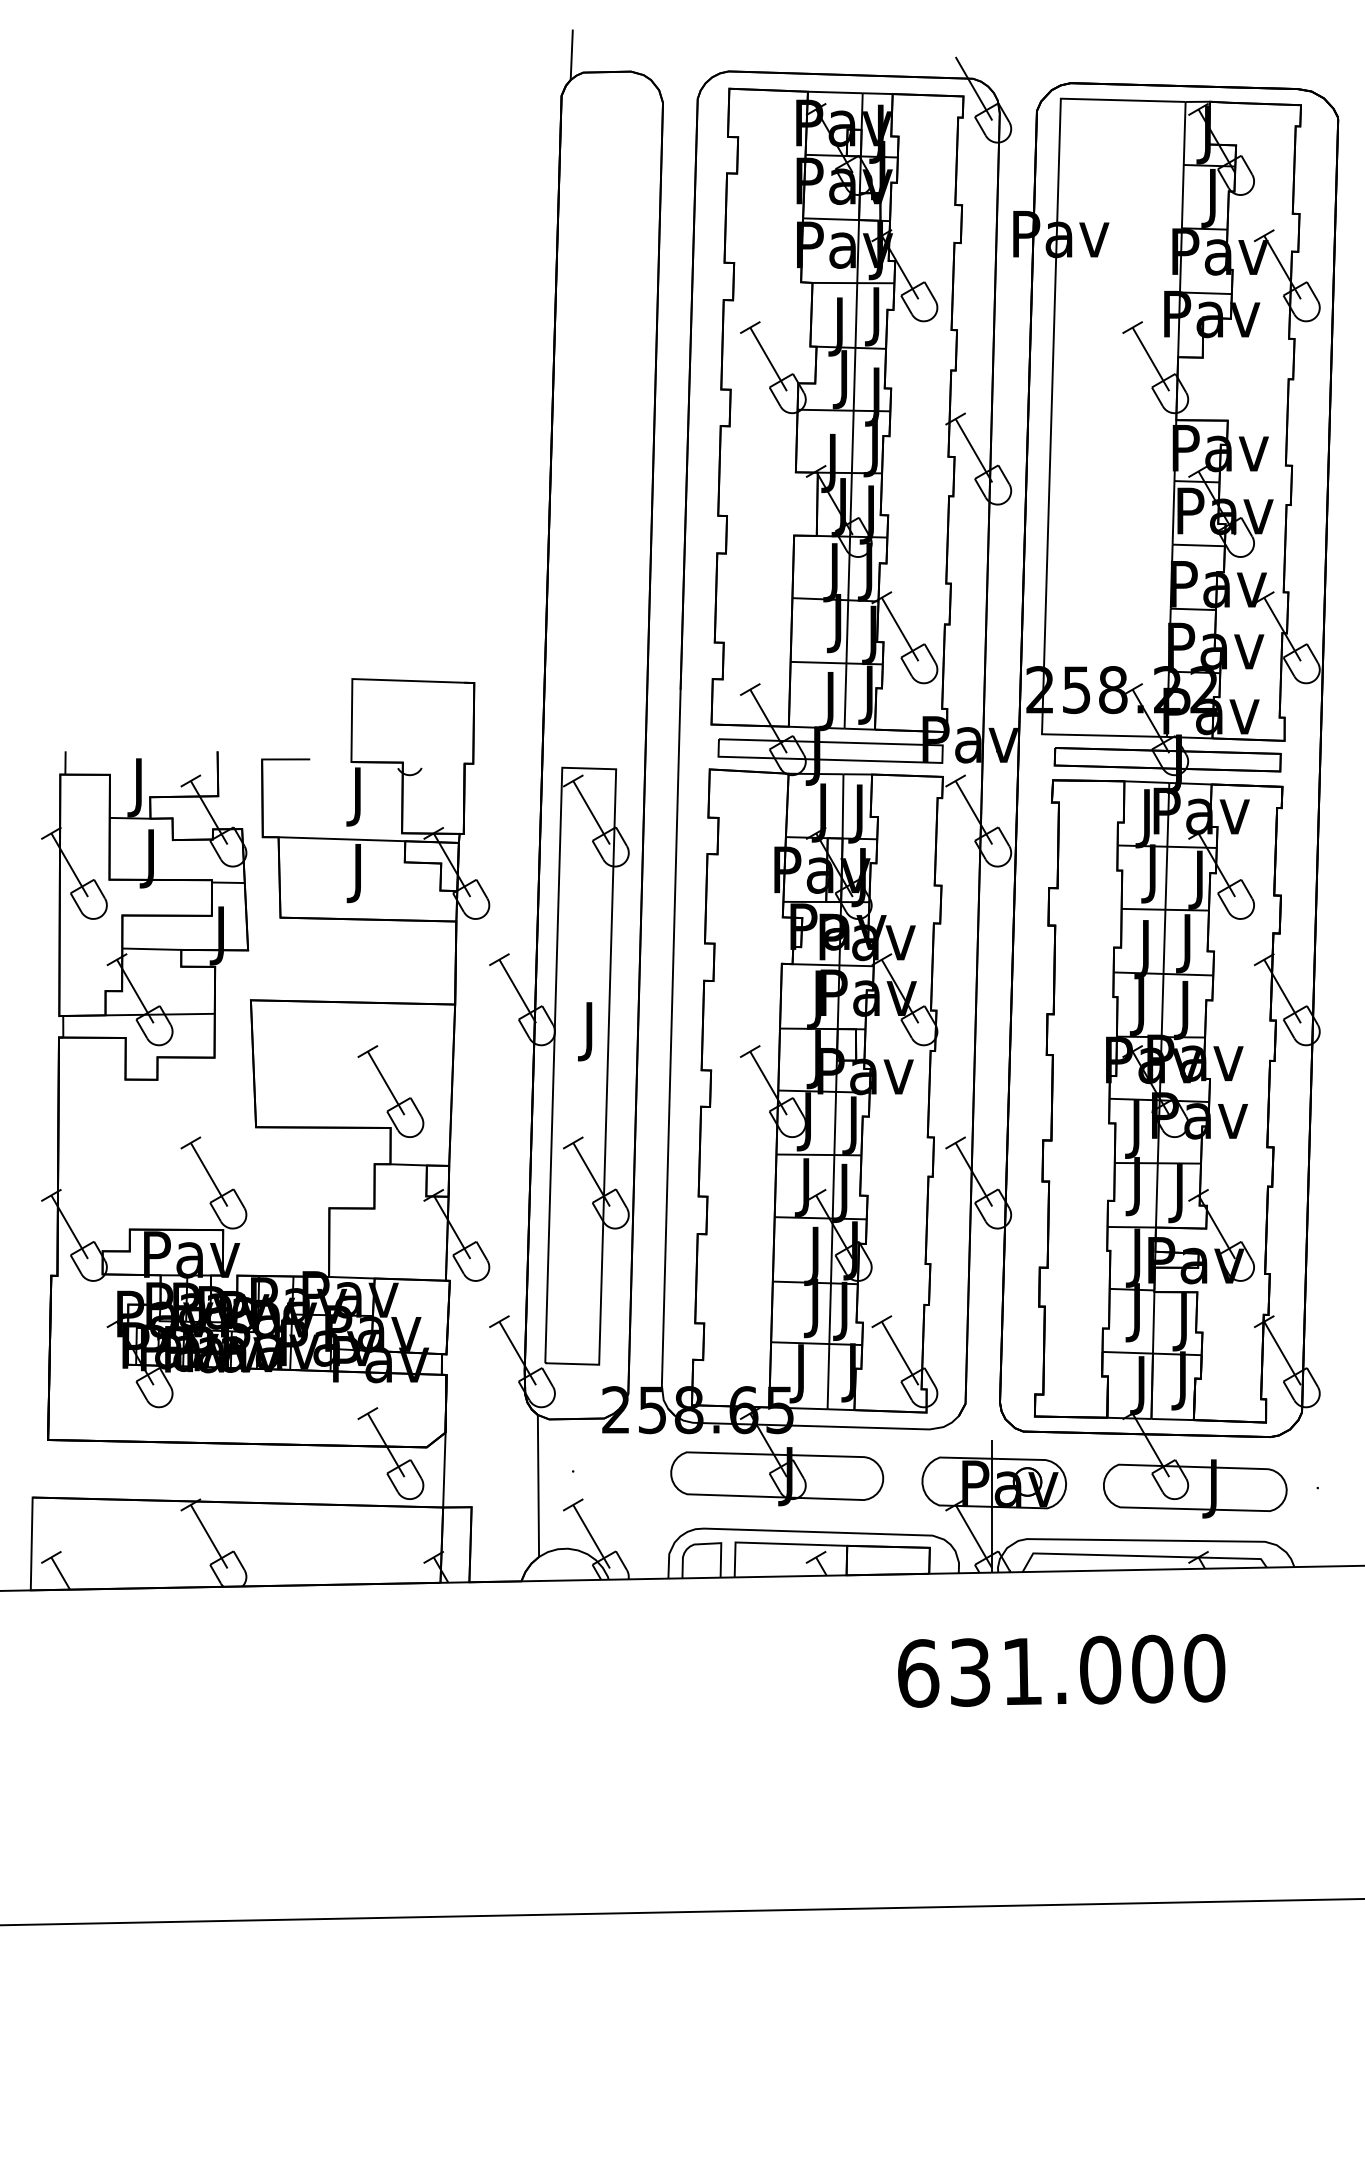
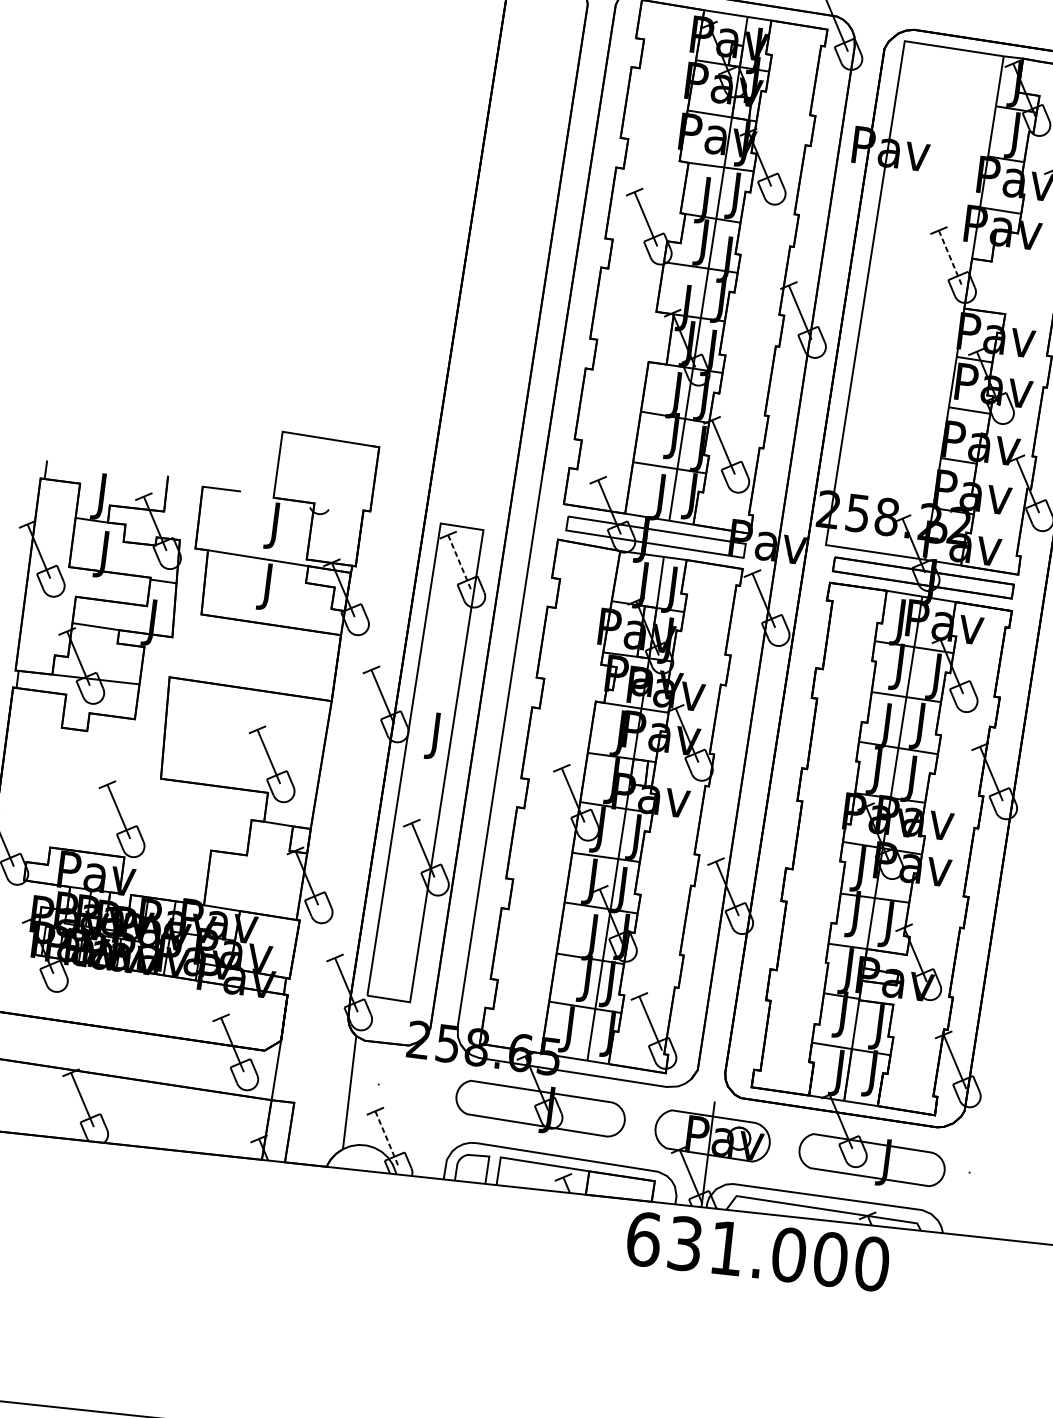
line: (1150, 359) -> (949, 257), solid -> dashed
line: (591, 812) -> (459, 562), solid -> dashed
line: (591, 1536) -> (386, 1138), solid -> dashed
text: (1061, 1670) -> (758, 1251), moved

